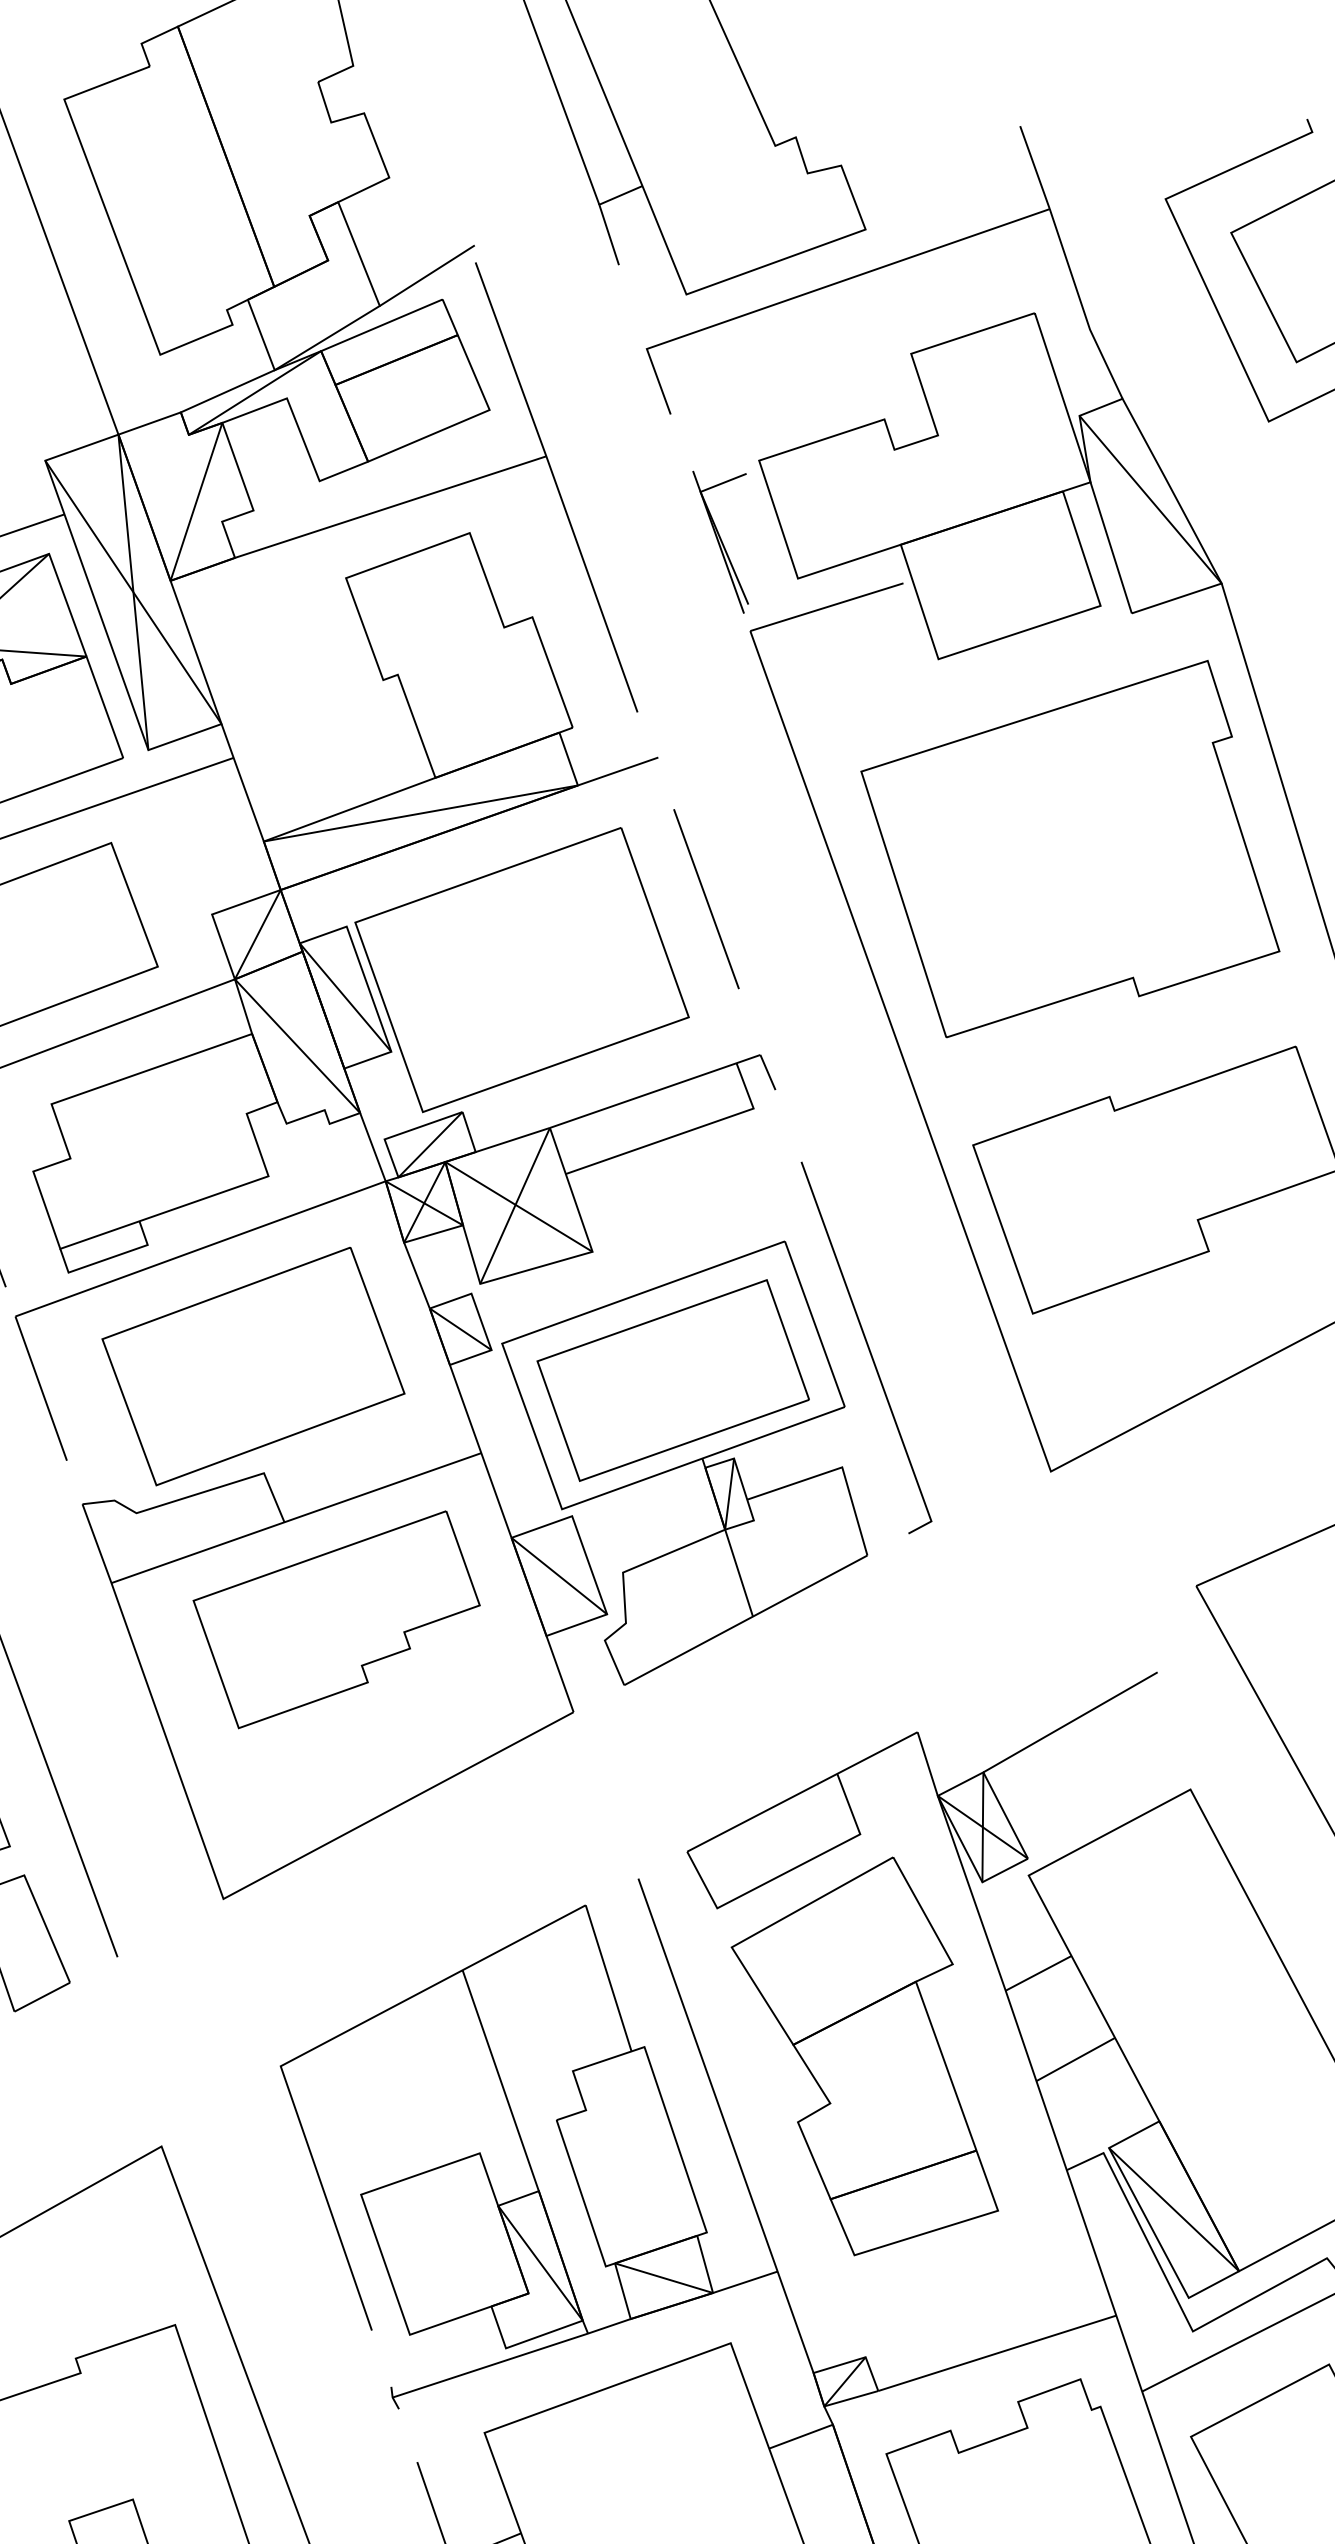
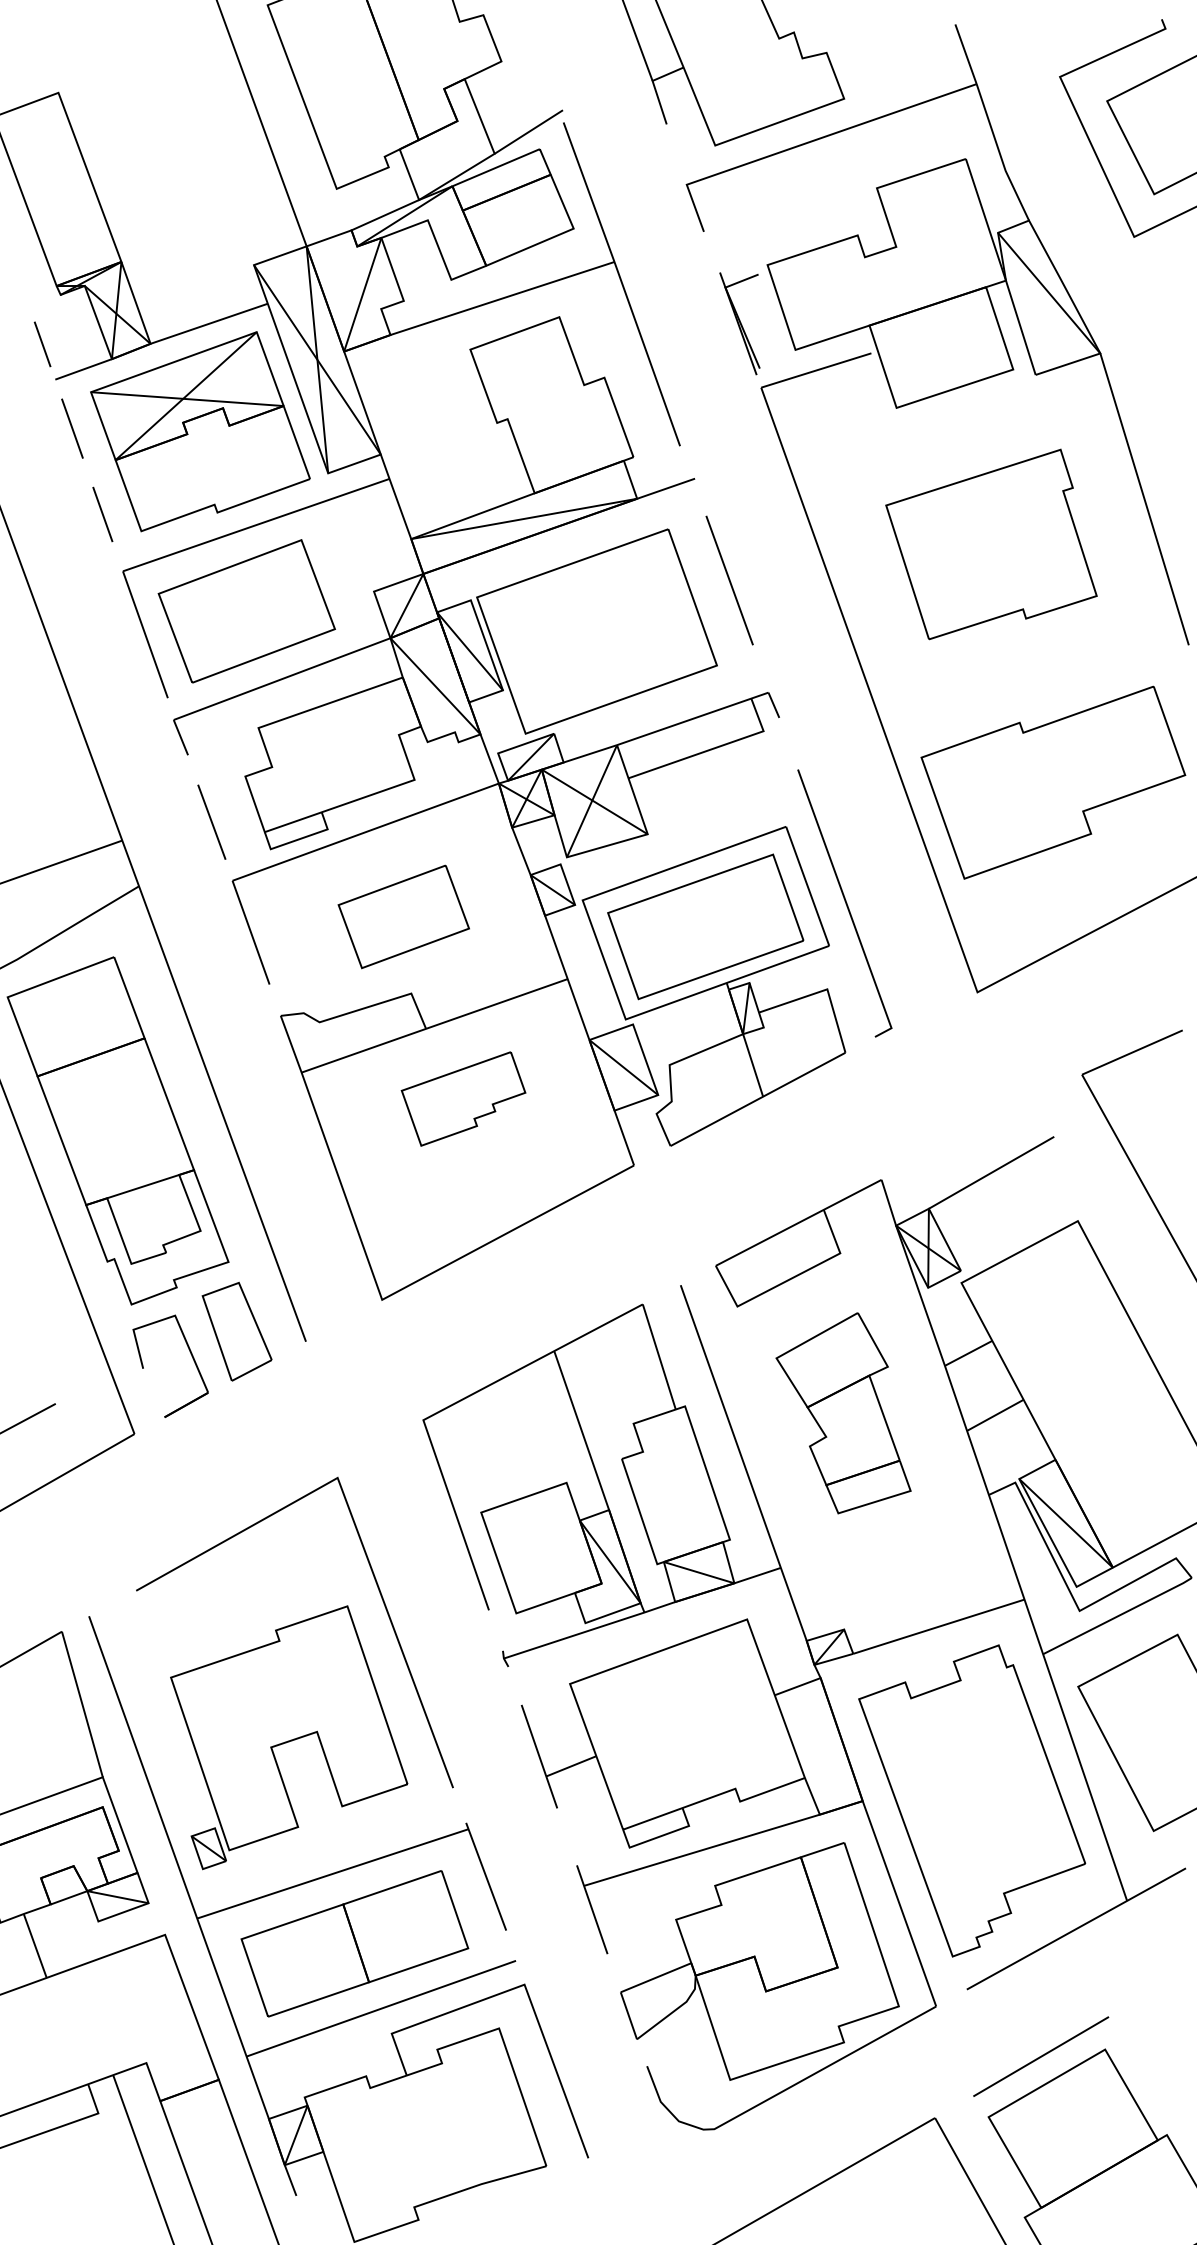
part: (1070, 849) -> (991, 544), size x0.7
part: (253, 1366) -> (403, 916), size x0.6
part: (336, 1619) -> (463, 1098), size x0.6
part: (864, 2056) -> (843, 1413), size x0.7

